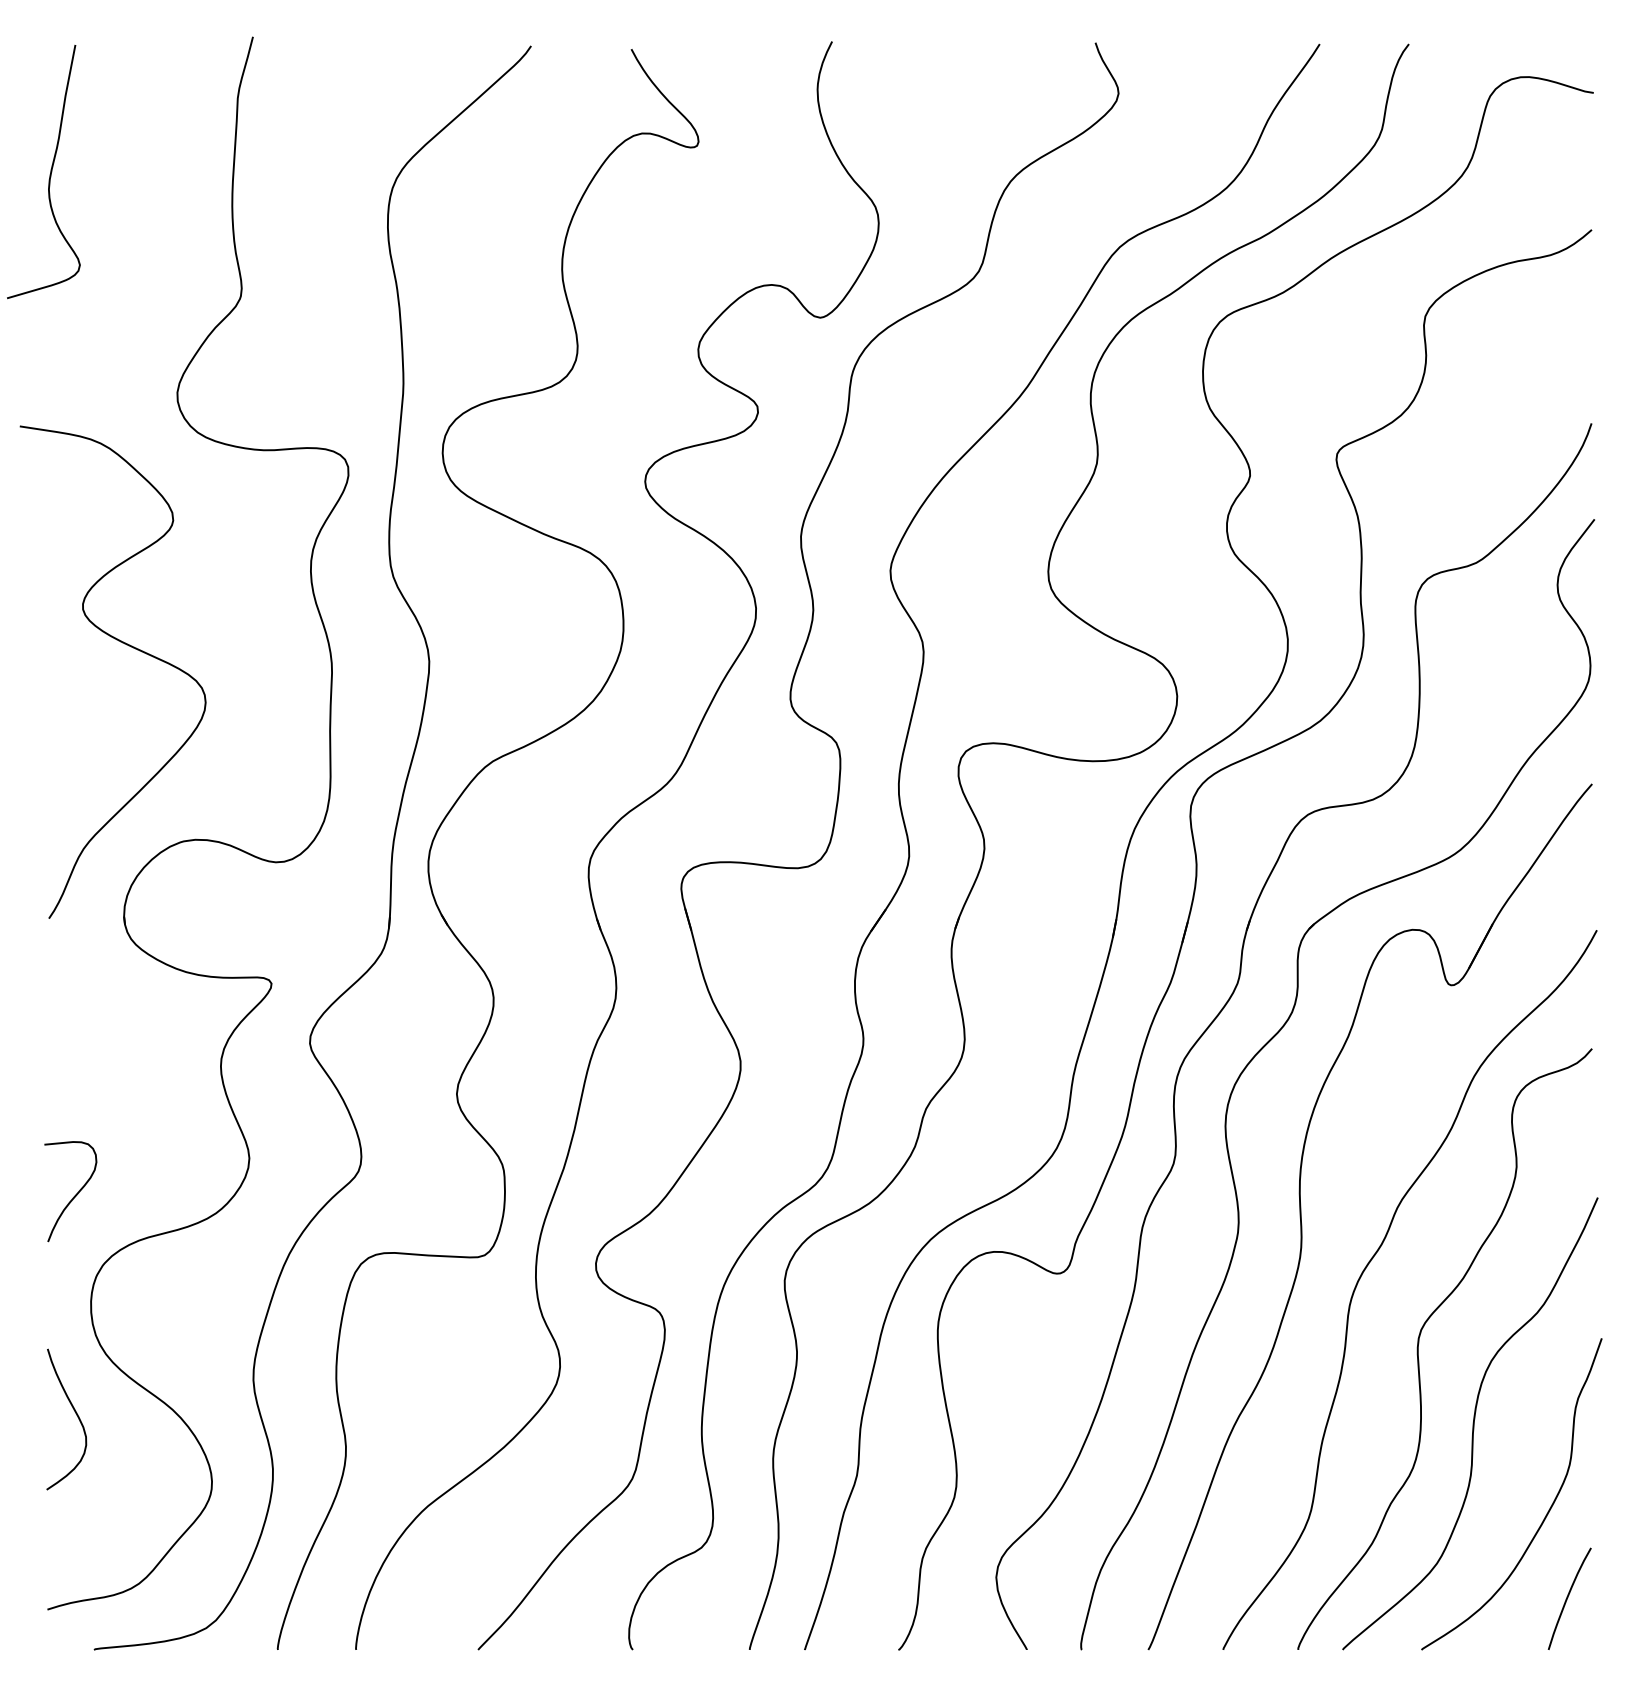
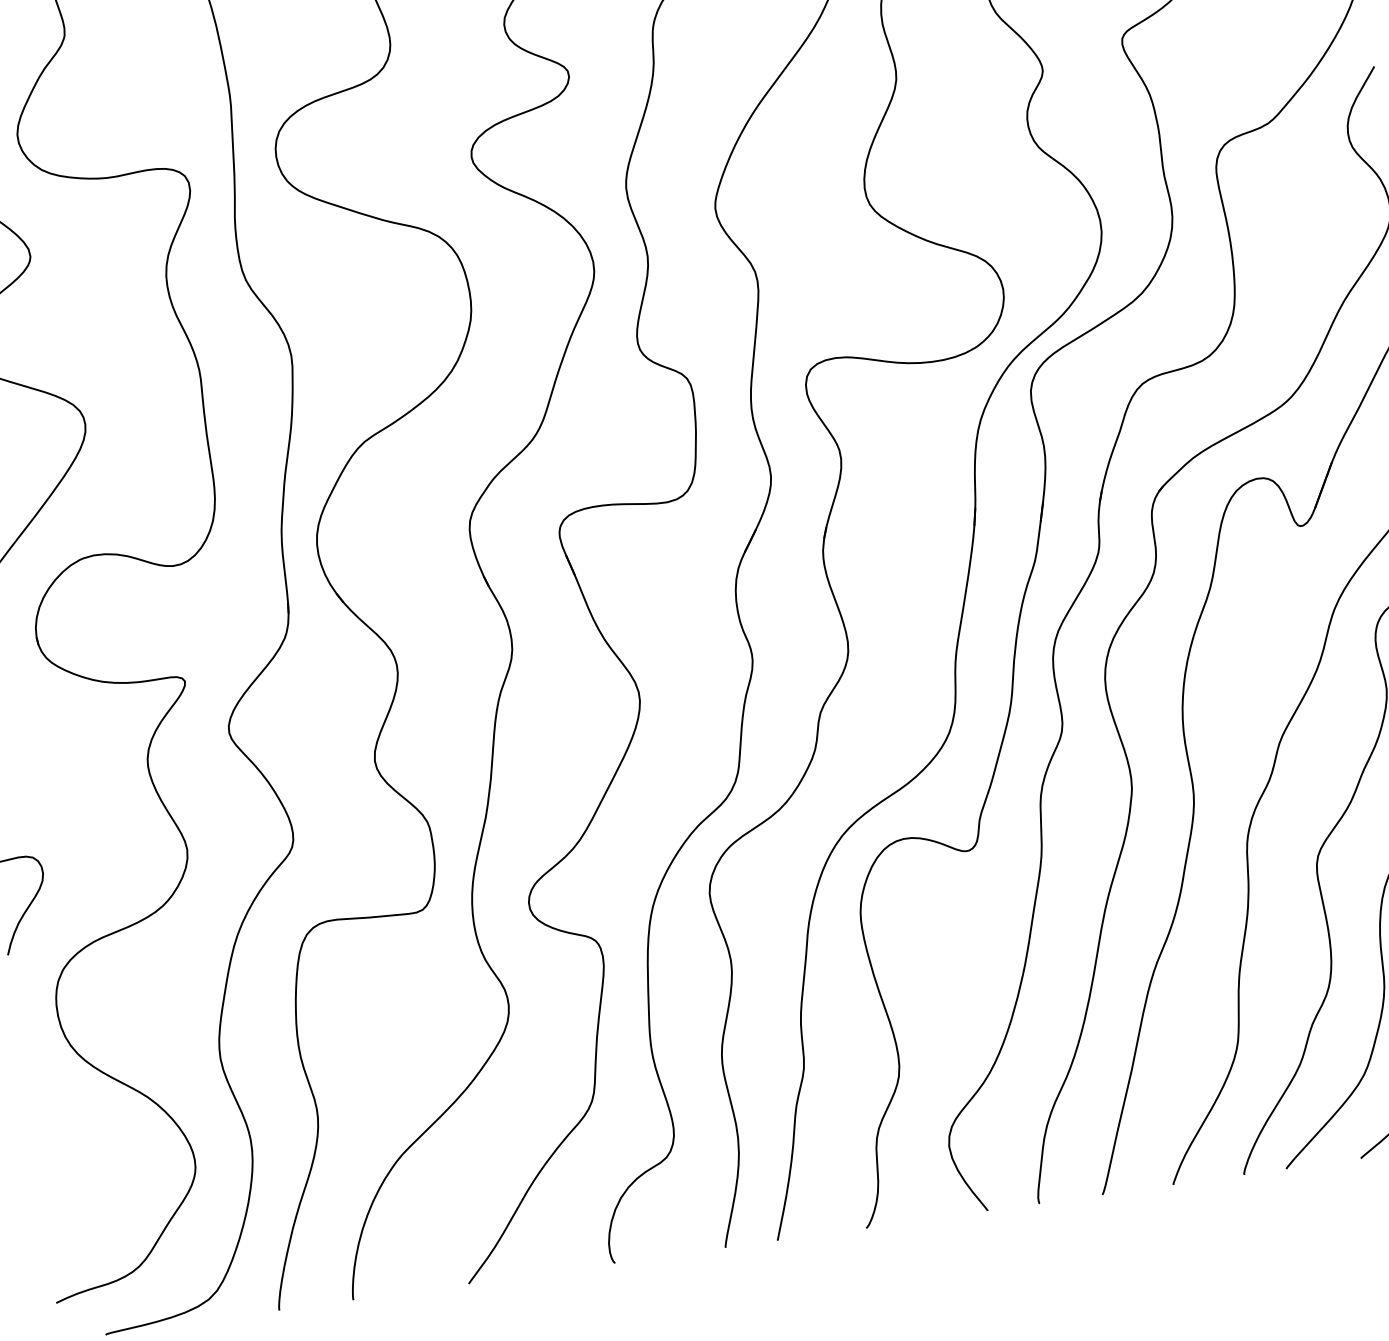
curve: (76, 1415) -> (57, 1115), removed

